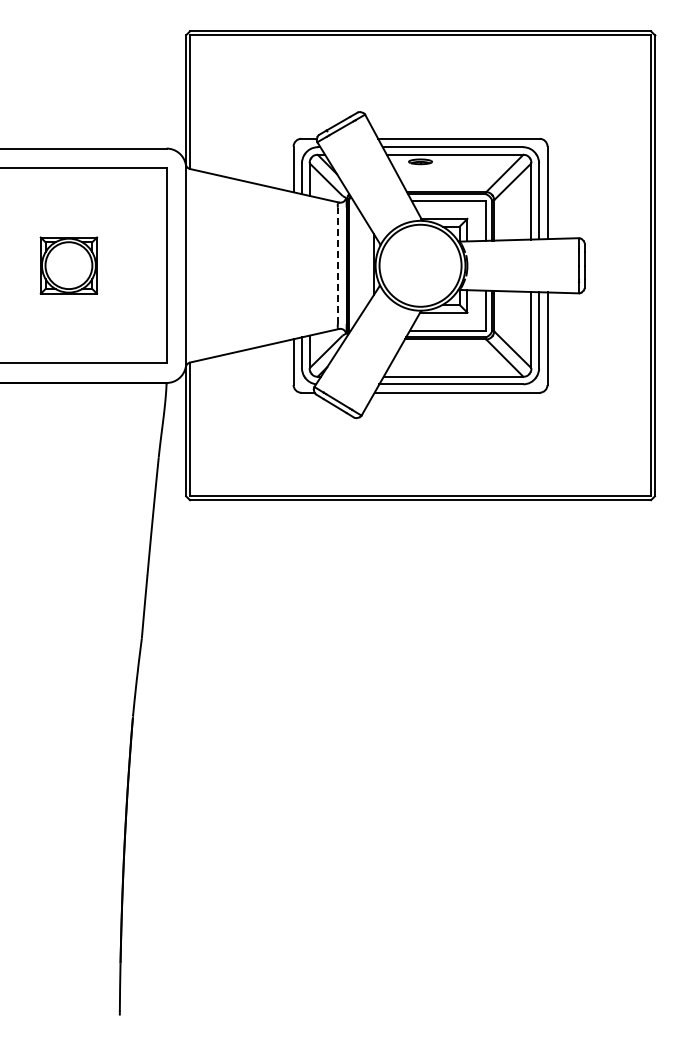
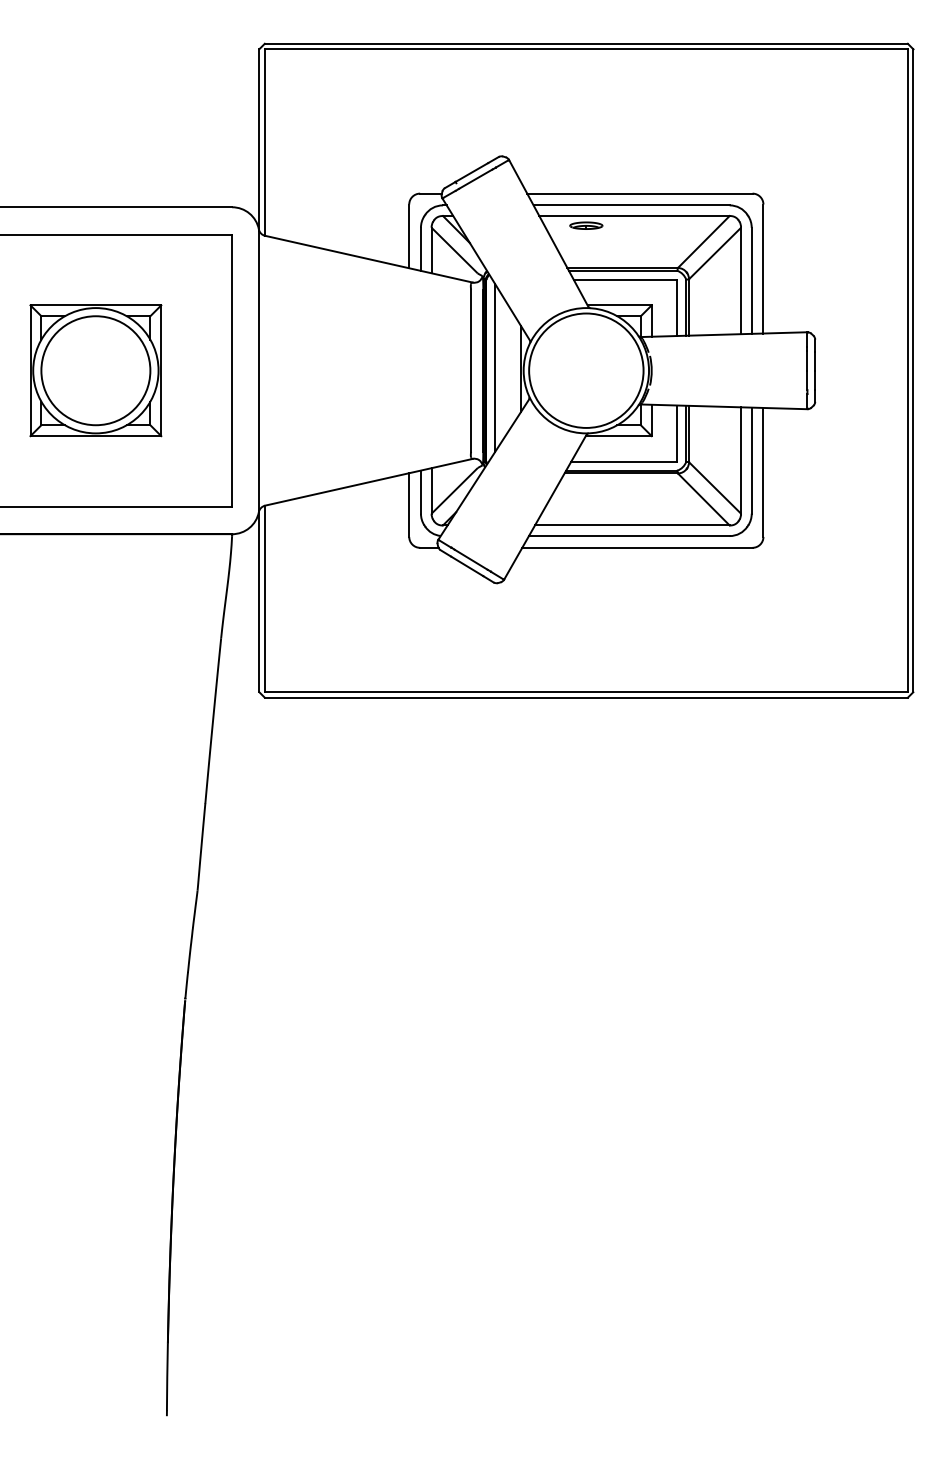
line: (355, 263) -> (495, 367), added
part: (68, 265) -> (95, 370), size x1.67
line: (337, 265) -> (470, 370), dashed -> solid

